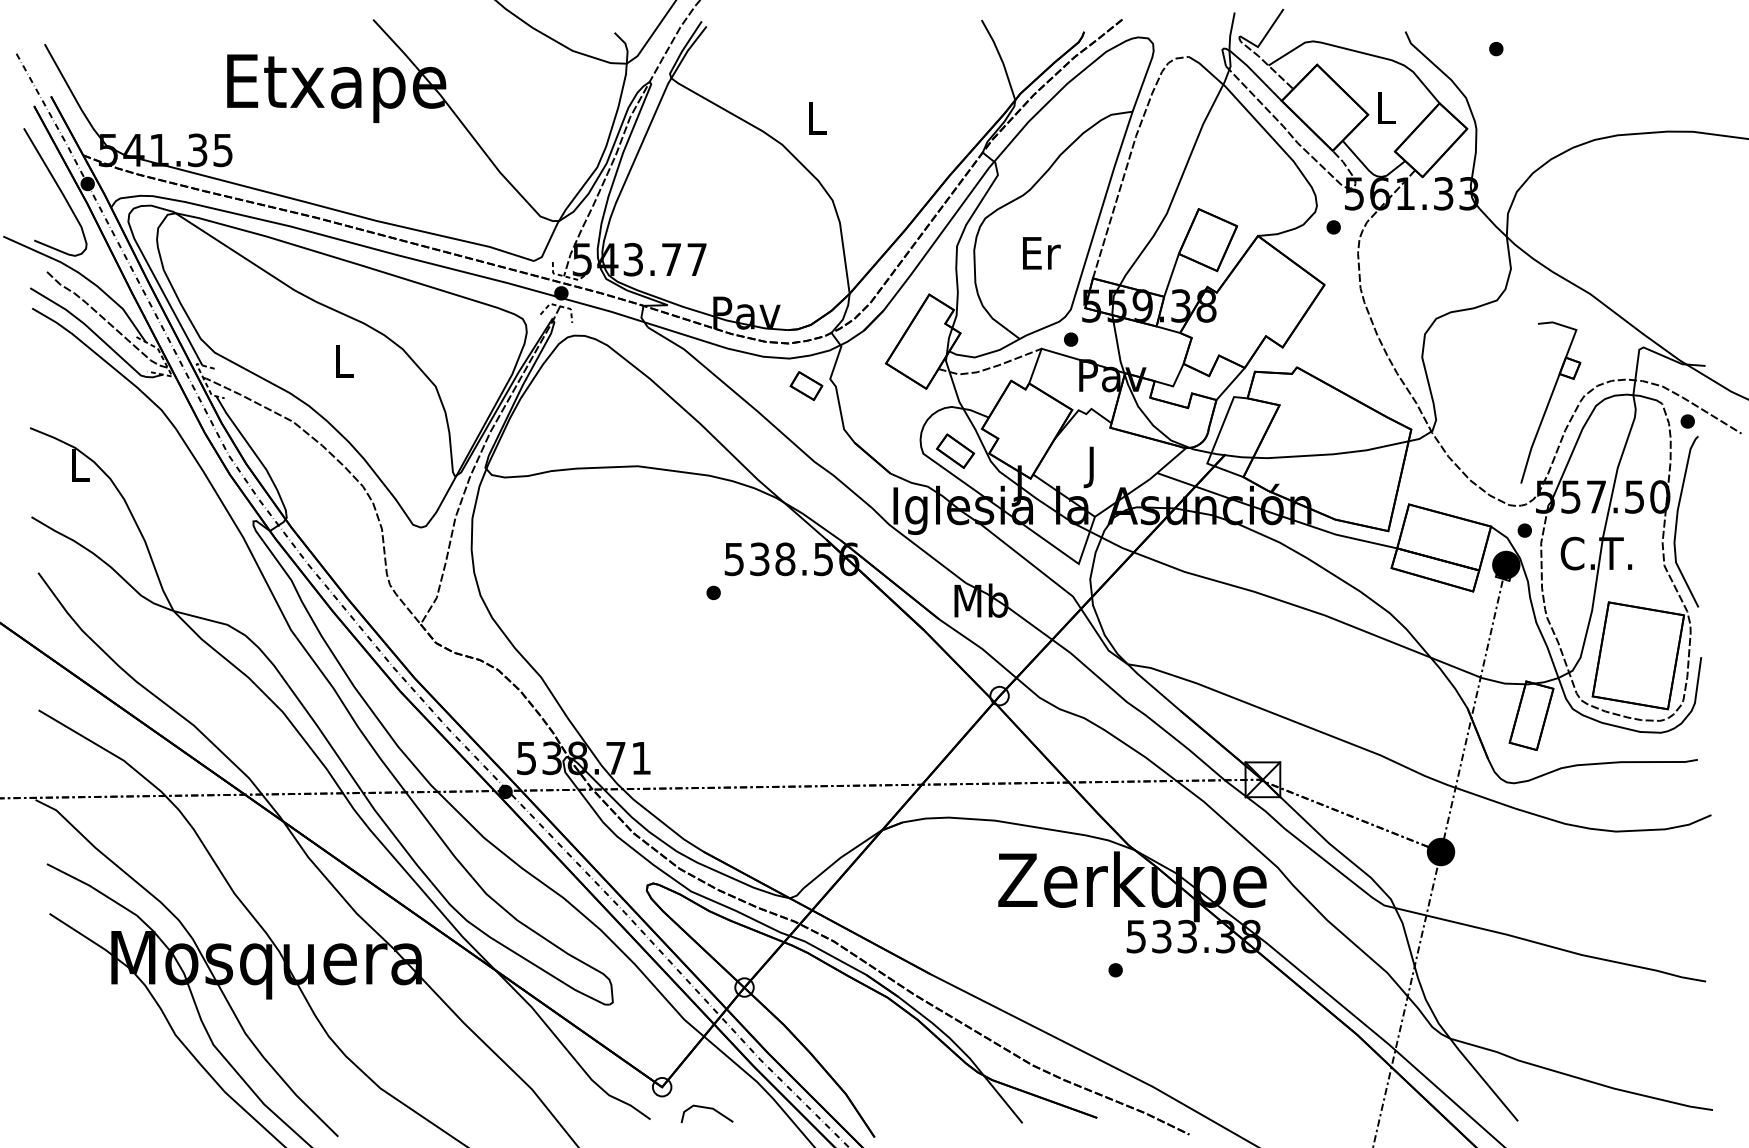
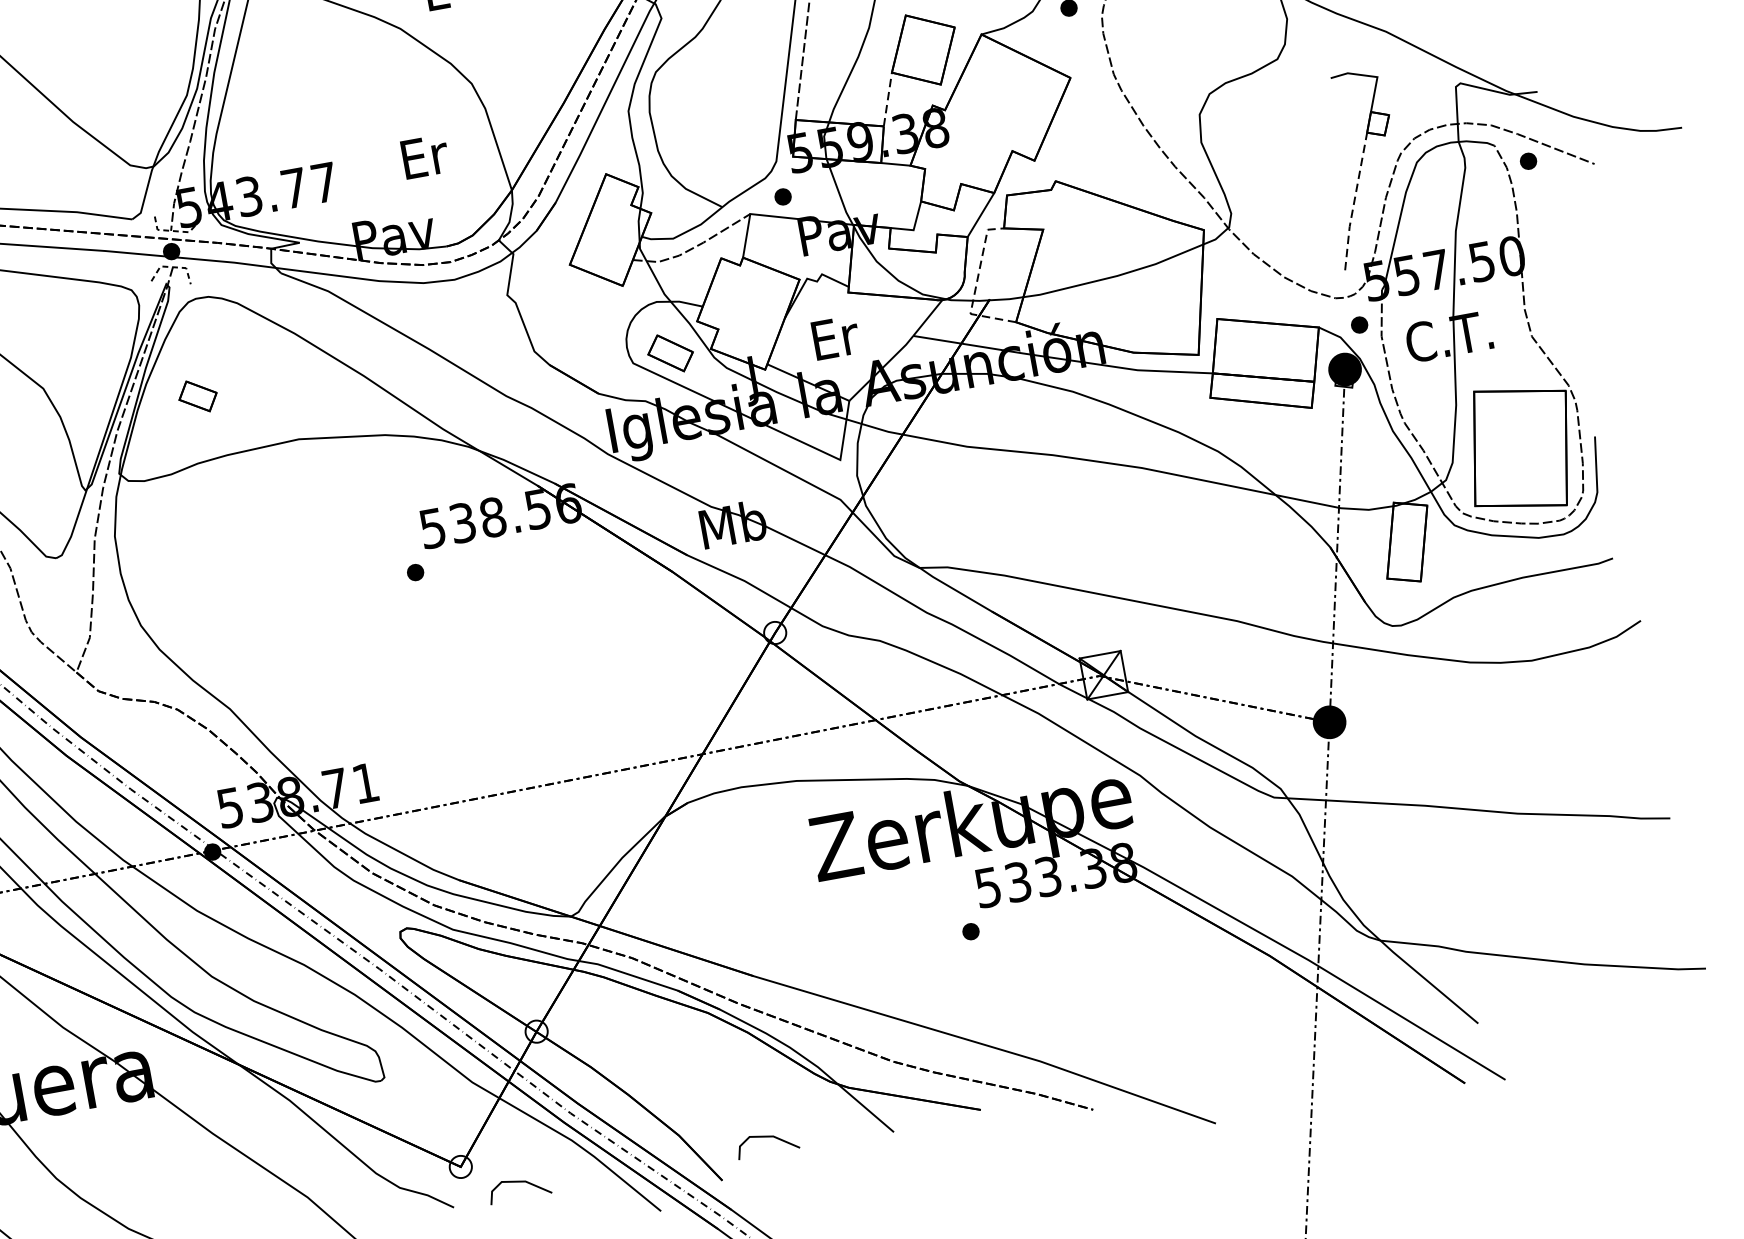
text: (1041, 253) -> (425, 156), moved
line: (1171, 275) -> (887, 99), solid -> dashed
part: (806, 386) -> (198, 396), moved
line: (1538, 428) -> (1353, 201), solid -> dashed
line: (1216, 441) -> (976, 285), solid -> dashed
text: (1093, 467) -> (836, 343), J -> Er
curve: (1677, 521) -> (1537, 281), removed
line: (916, 1108) -> (765, 1137), added

